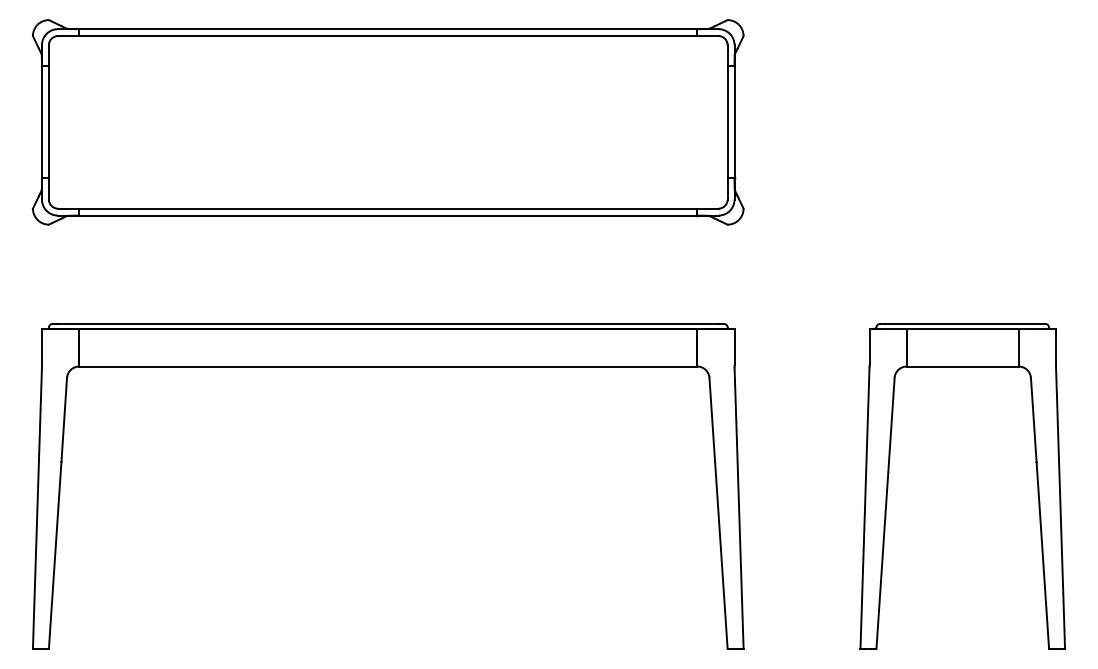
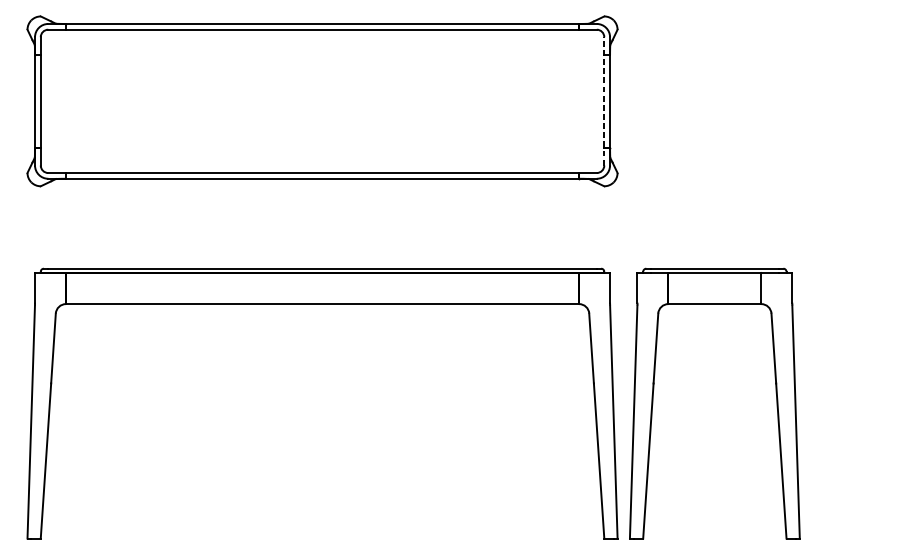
line: (727, 121) -> (604, 100), solid -> dashed
part: (889, 474) -> (654, 393), moved

